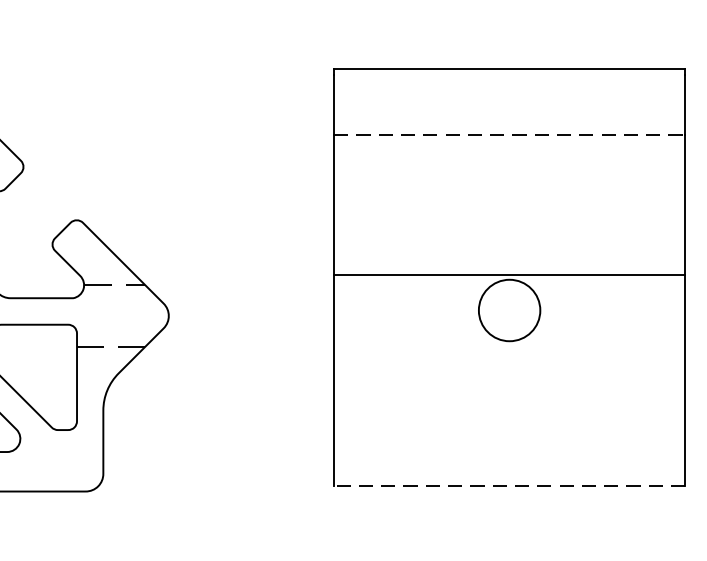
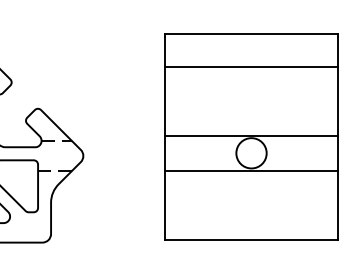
line: (509, 134) -> (251, 66), dashed -> solid
line: (509, 345) -> (251, 170), added
line: (509, 485) -> (251, 239), dashed -> solid

